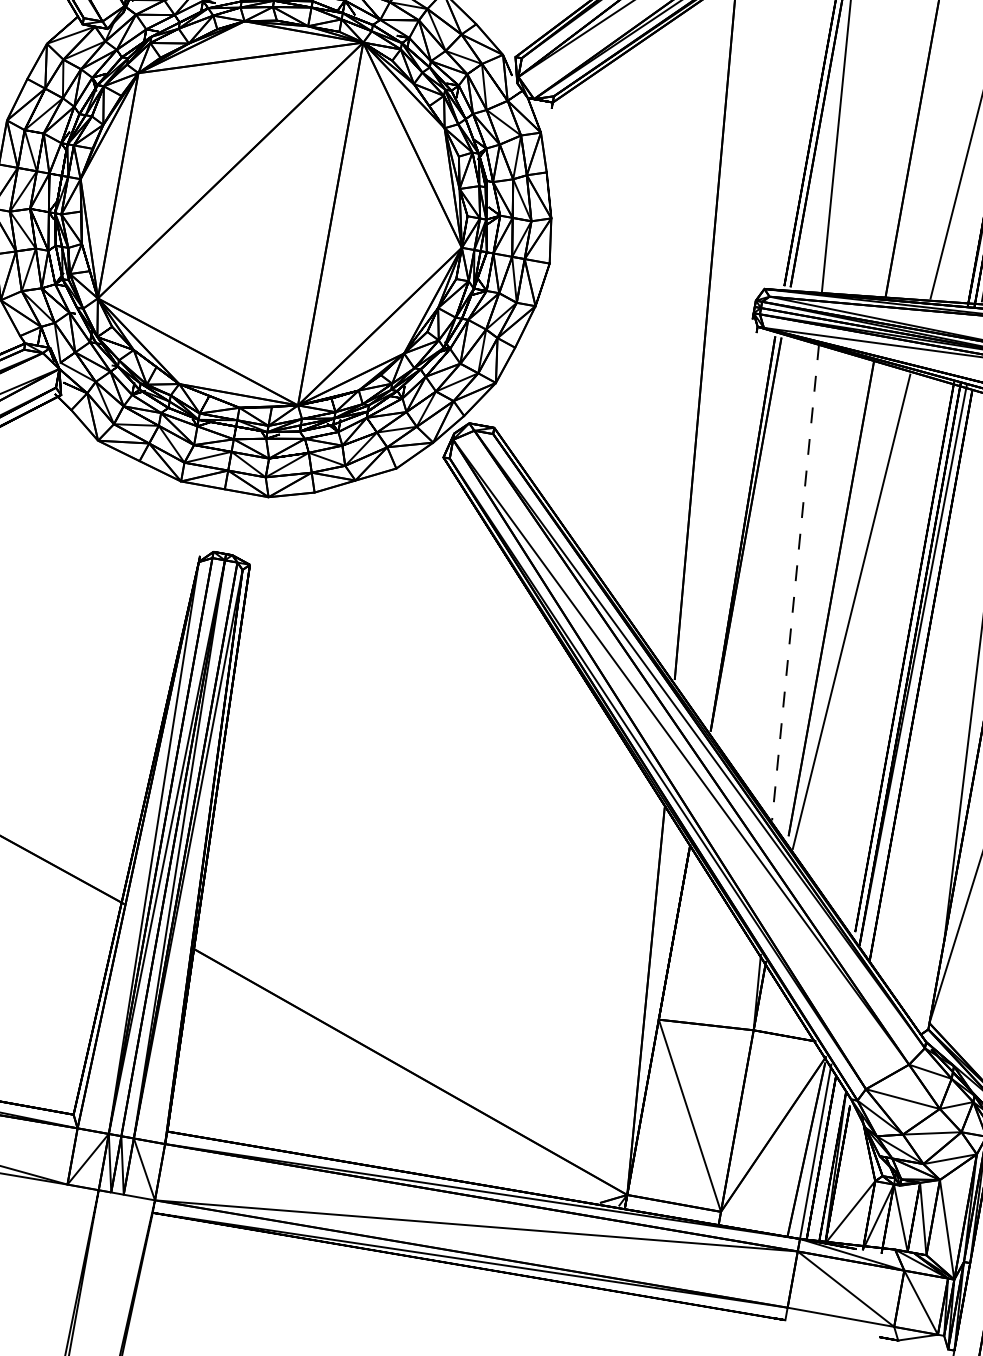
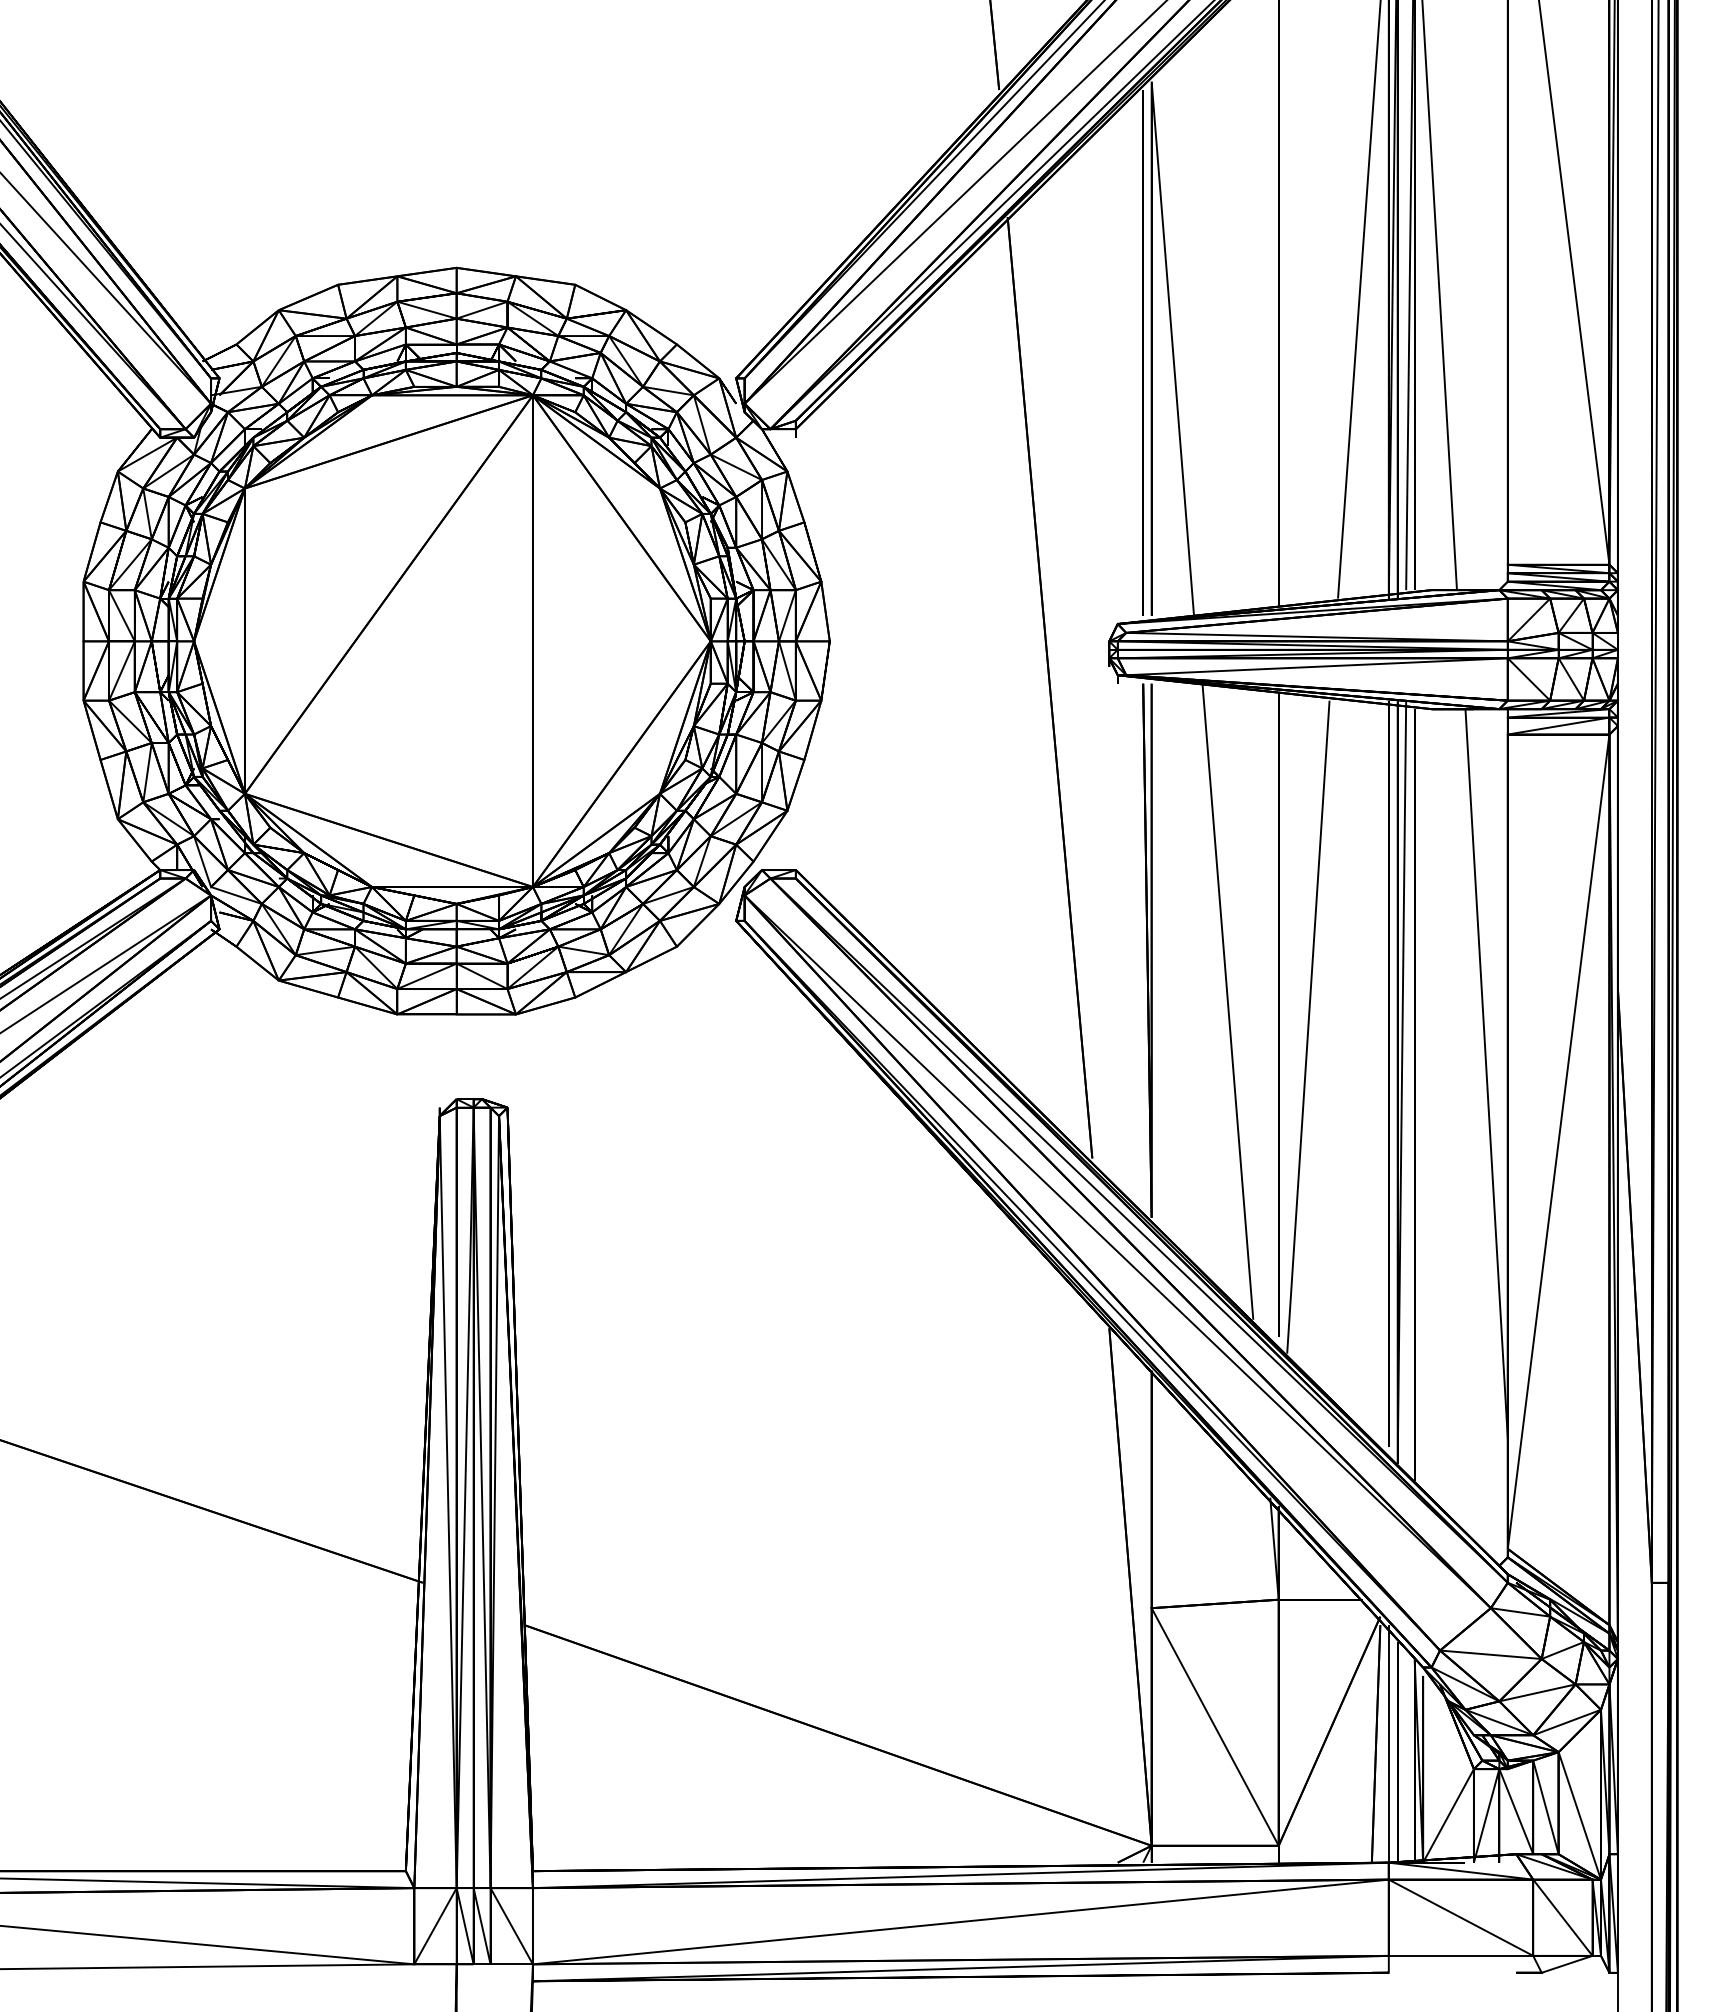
line: (795, 582) -> (1227, 1002), dashed -> solid

